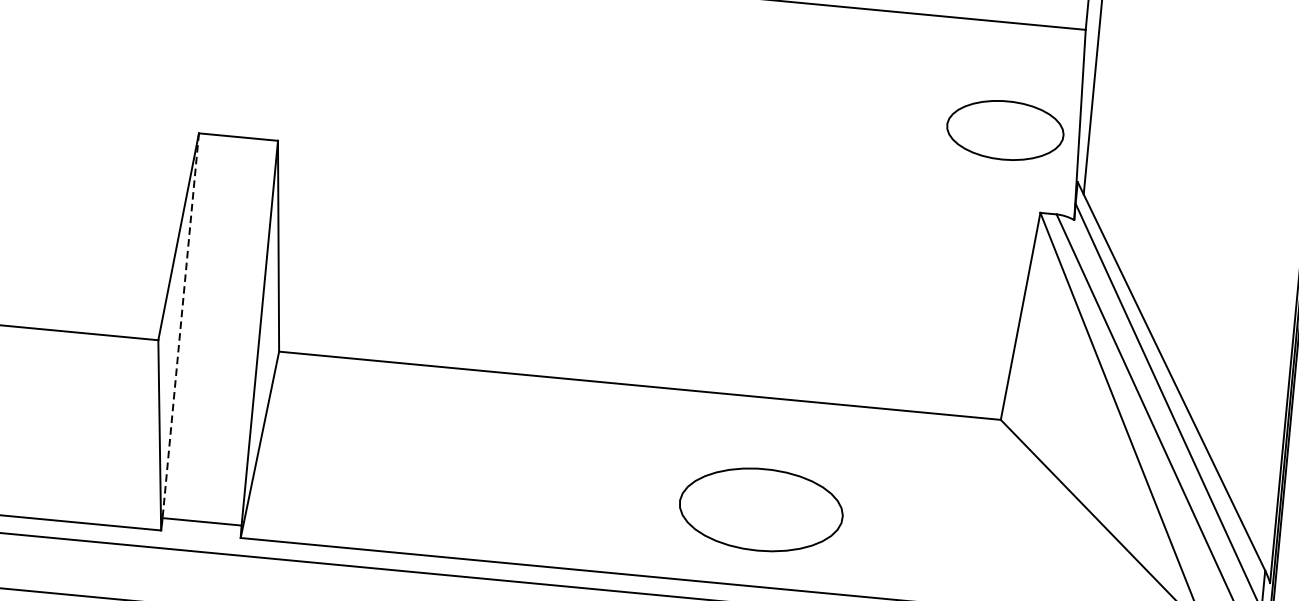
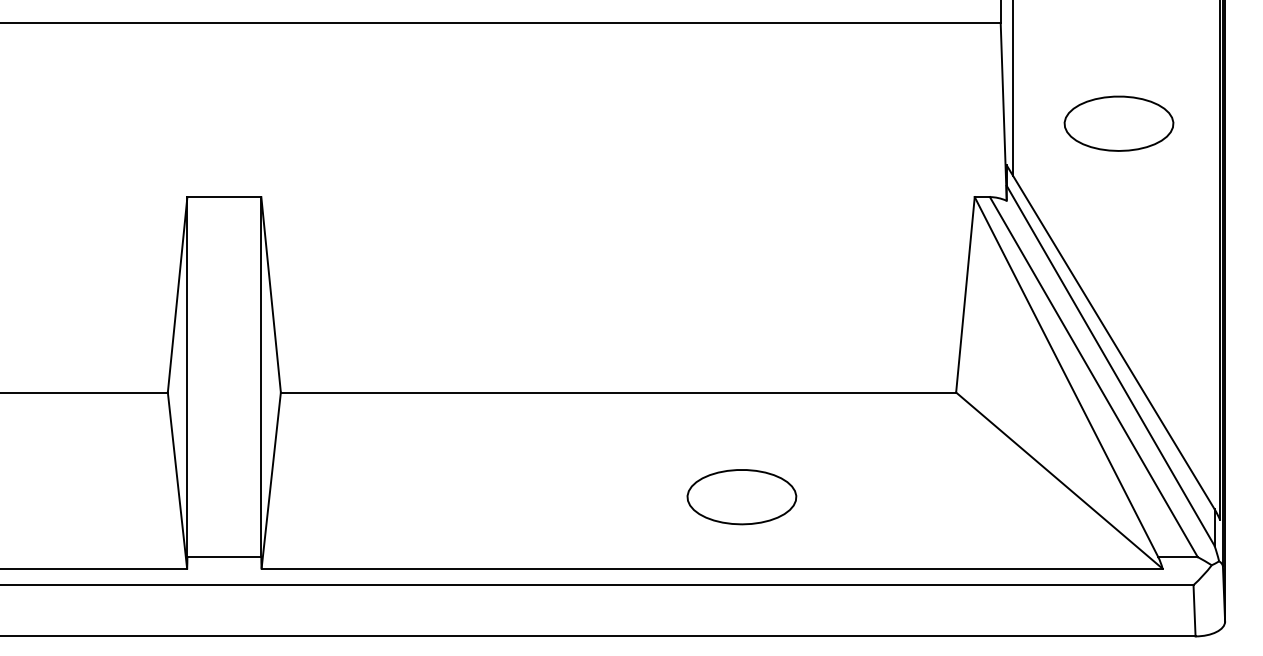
part: (1004, 130) -> (1118, 123), moved
line: (180, 326) -> (187, 377), dashed -> solid
part: (760, 510) -> (741, 497), size x0.71

